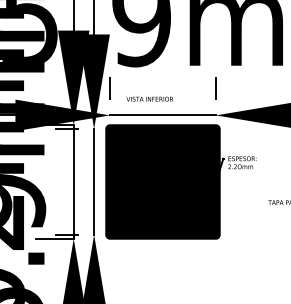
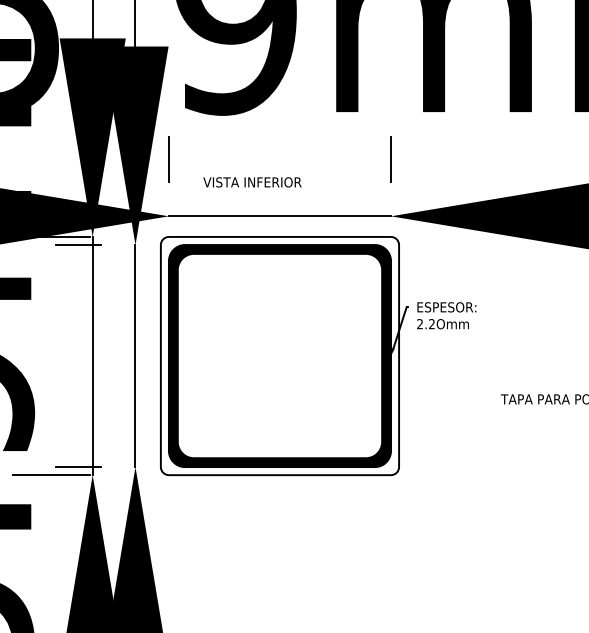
fill: (162, 181) -> (278, 355), removed

